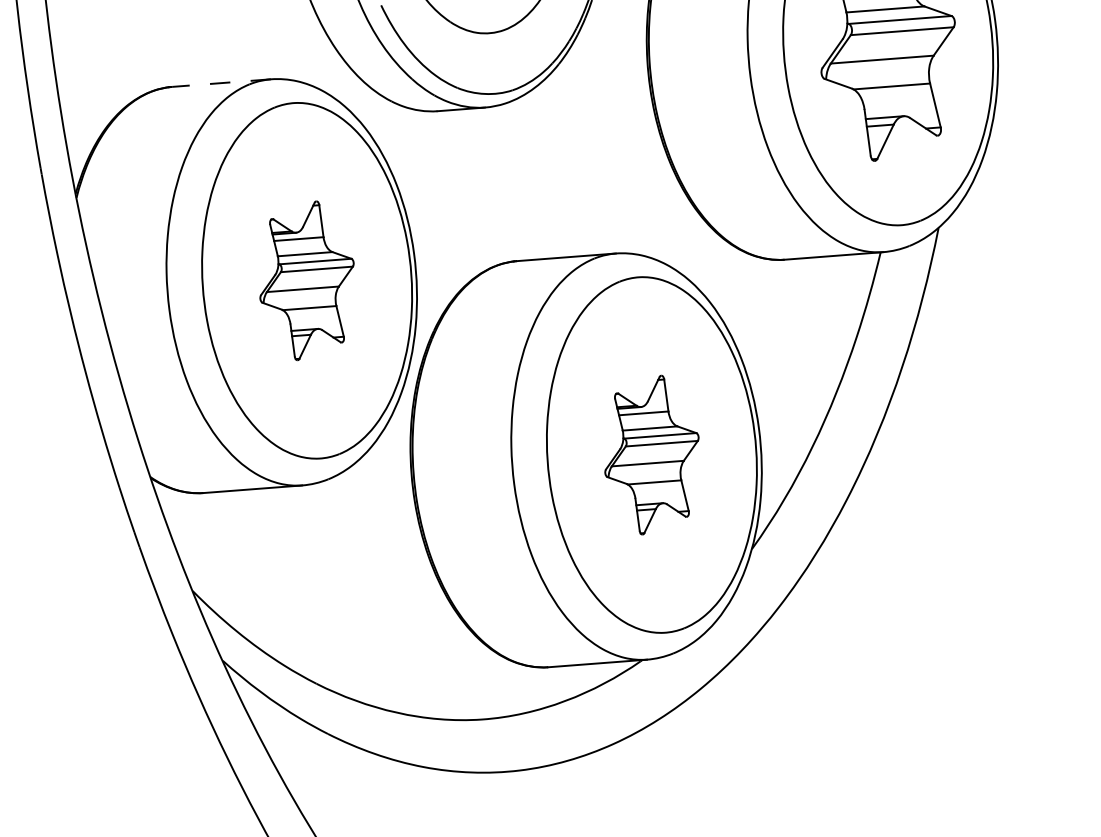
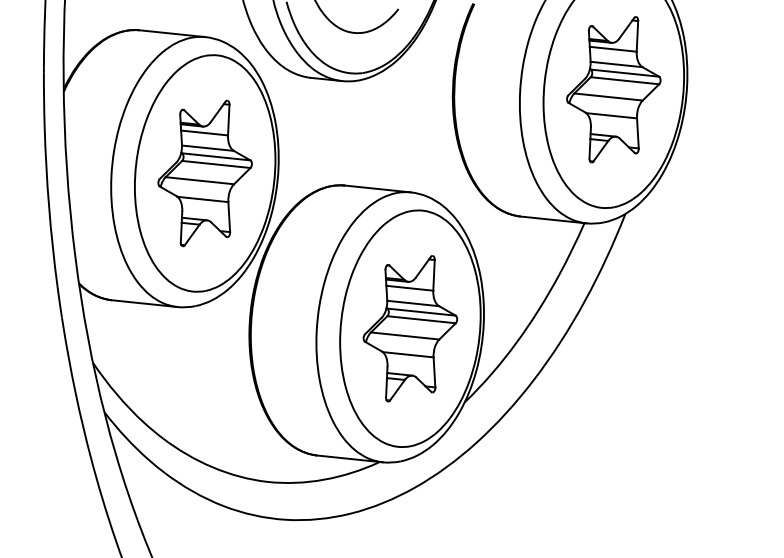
line: (221, 82) -> (172, 33), dashed -> solid
part: (306, 281) -> (204, 173), size x1.43
part: (651, 454) -> (410, 328), size x1.43

